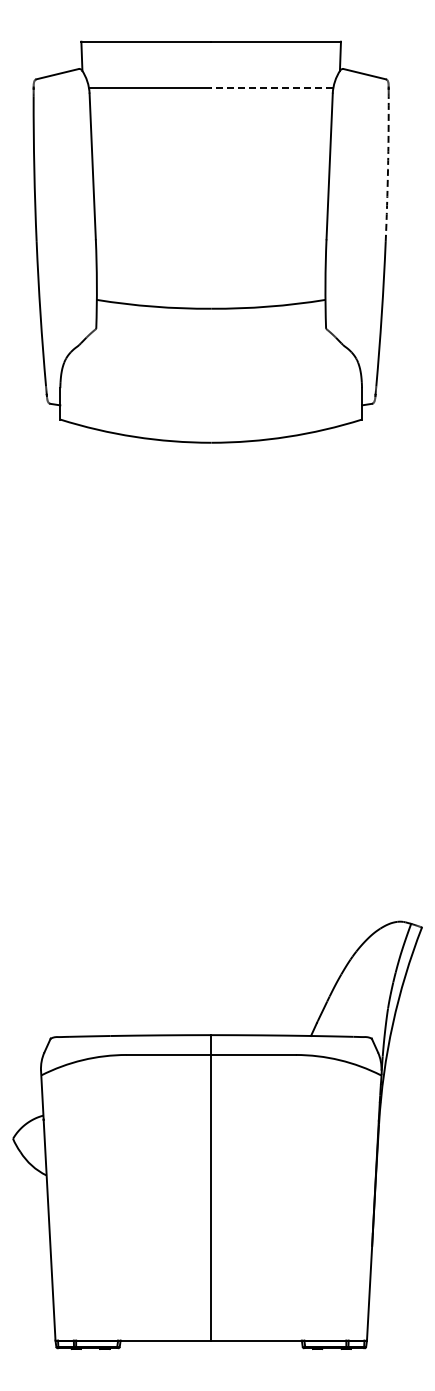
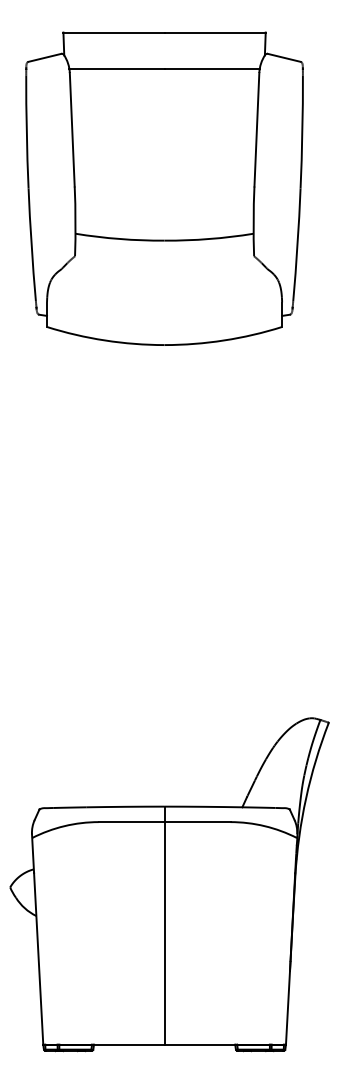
line: (271, 88) -> (211, 69), dashed -> solid
arc: (388, 169) -> (302, 132), dashed -> solid

